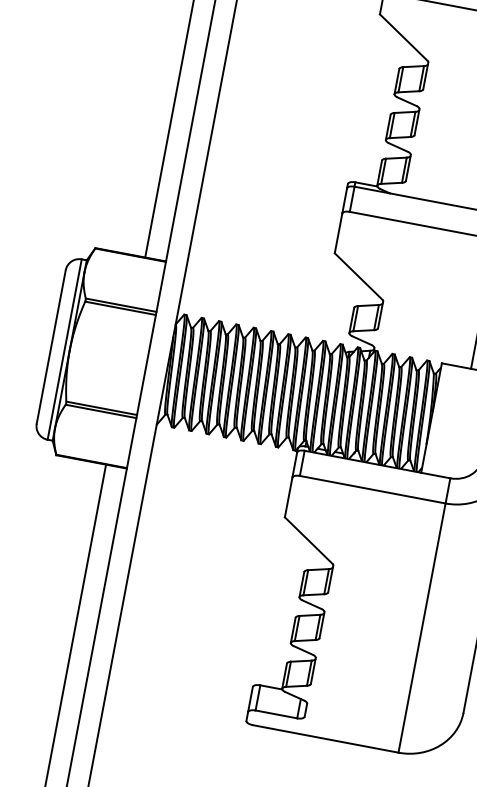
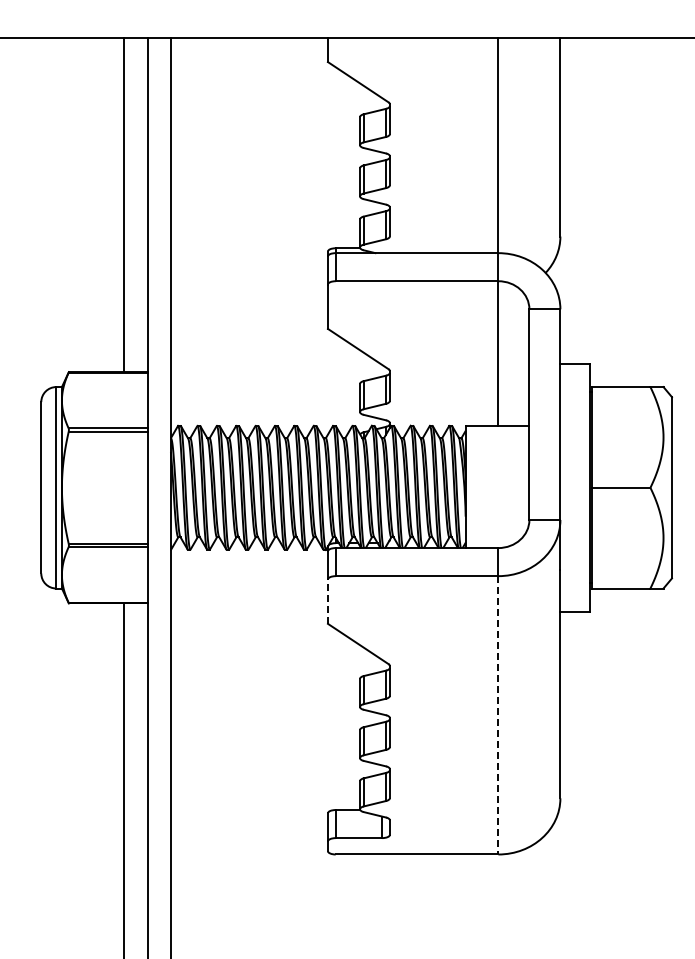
line: (288, 497) -> (327, 601), solid -> dashed
line: (422, 628) -> (498, 715), solid -> dashed

